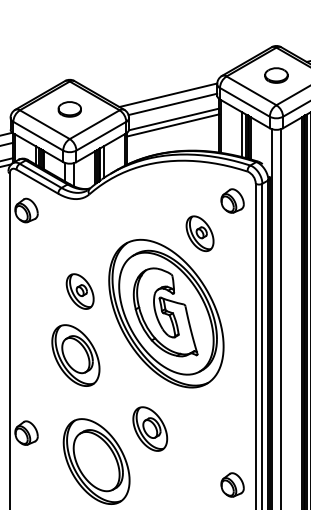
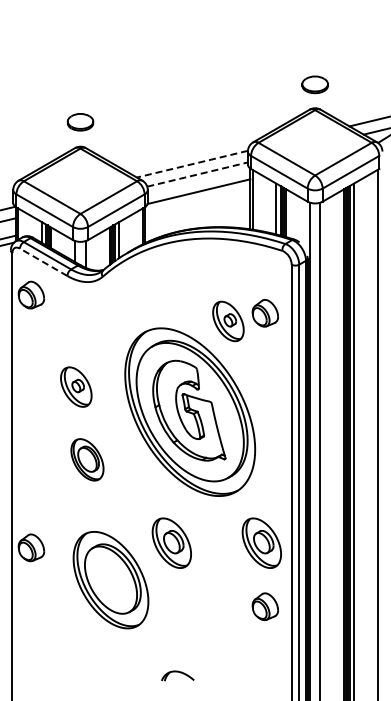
part: (275, 75) -> (314, 84), moved
line: (167, 95) -> (191, 164), solid -> dashed
line: (172, 104) -> (197, 174), solid -> dashed
part: (69, 109) -> (80, 122), moved
line: (172, 125) -> (197, 198), removed
line: (37, 181) -> (43, 262), solid -> dashed
part: (231, 201) -> (264, 313), moved
part: (80, 291) -> (76, 386), moved
part: (75, 355) -> (87, 459), size x0.6
part: (229, 428) -> (261, 542), added

